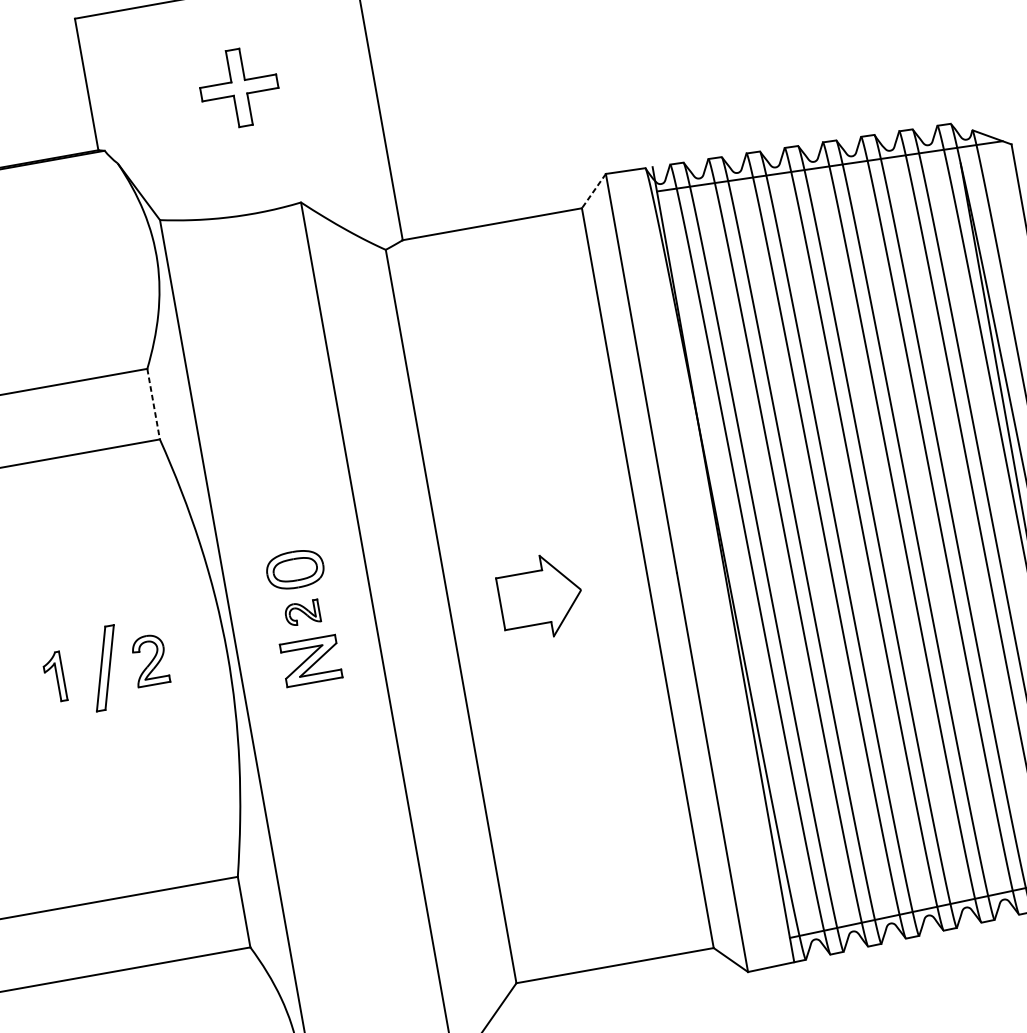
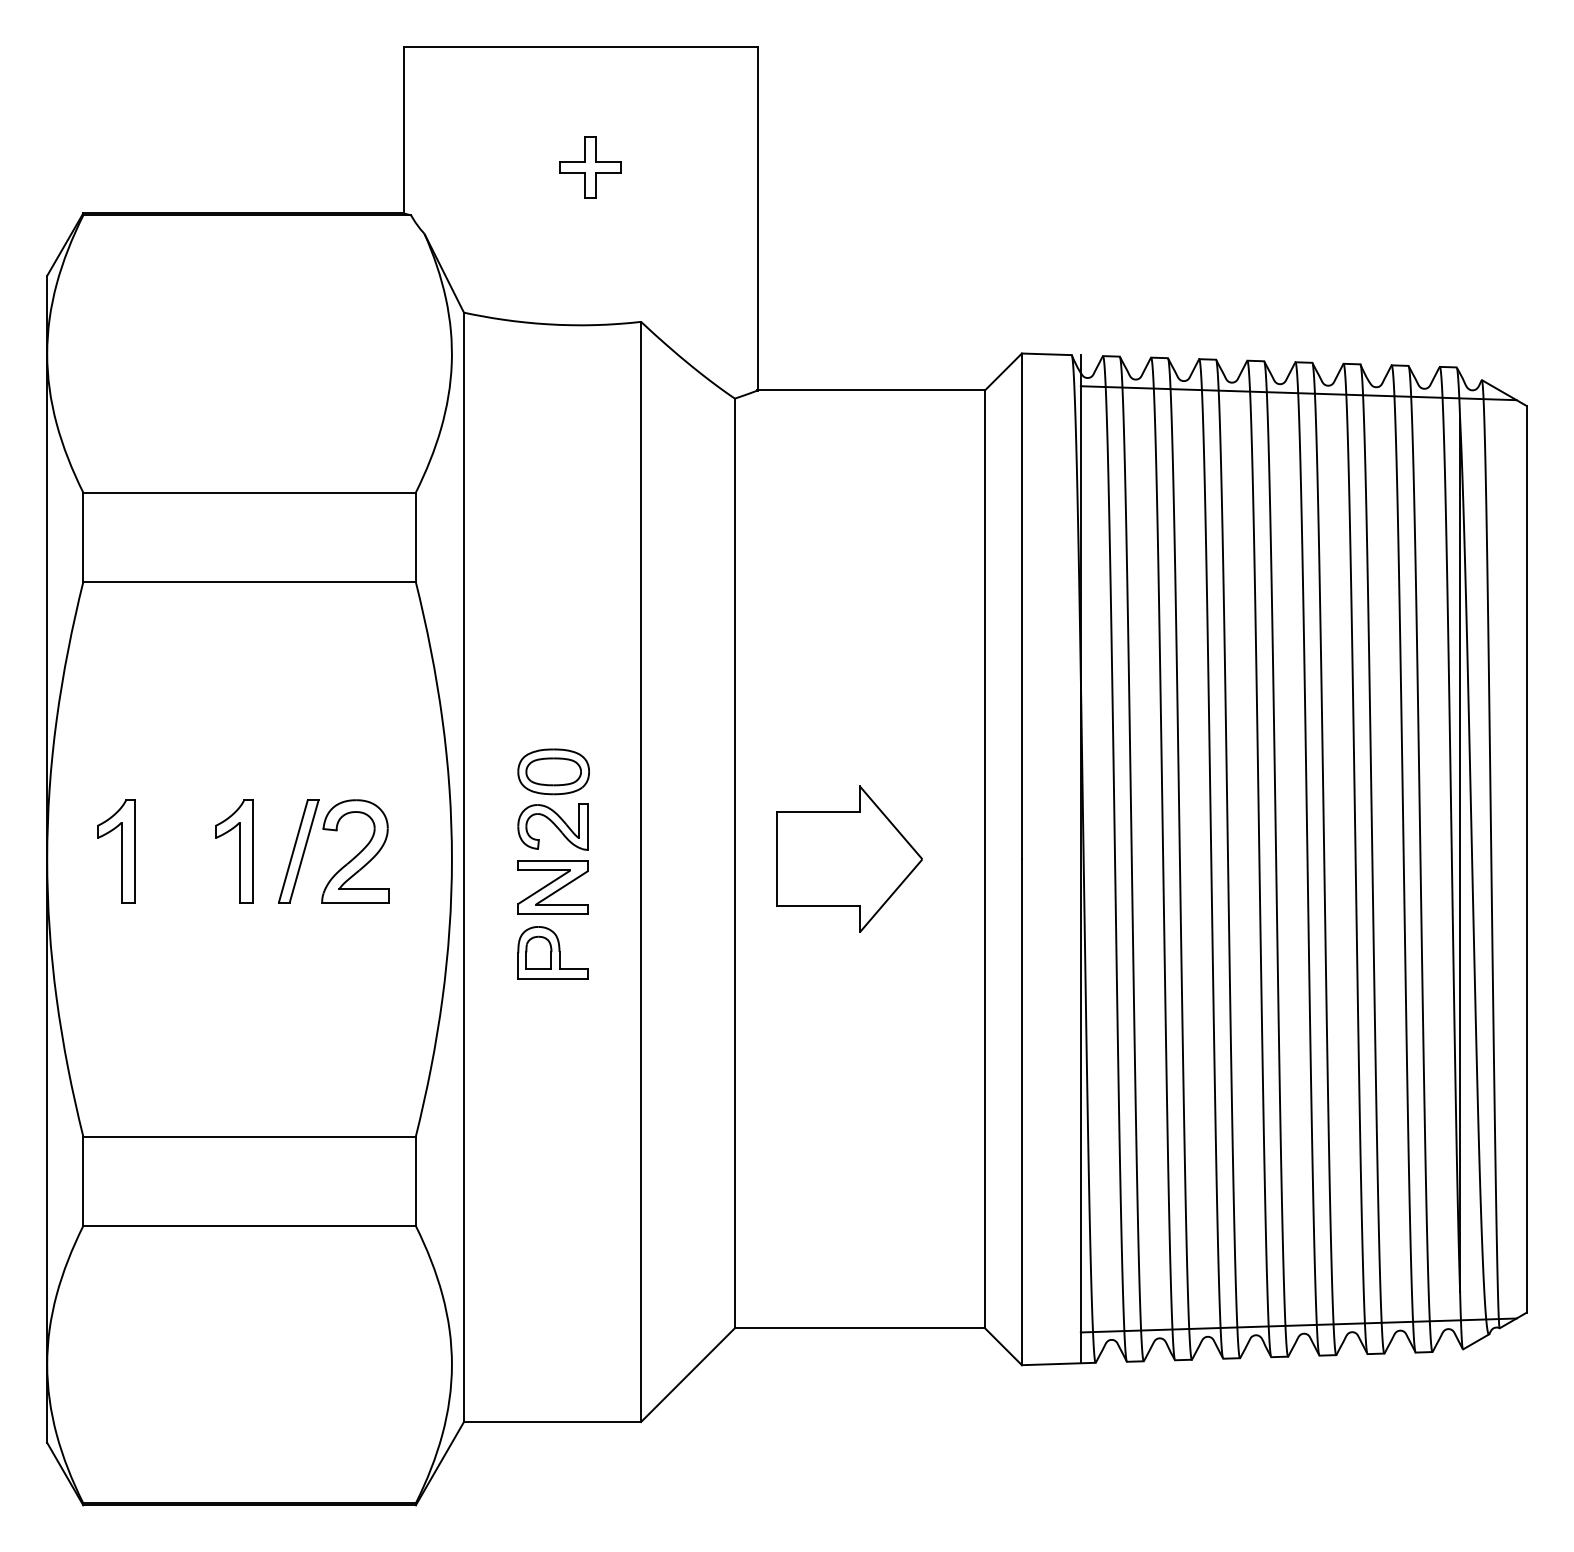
part: (239, 87) -> (590, 167), size x0.62
line: (594, 191) -> (1003, 372), dashed -> solid
line: (153, 404) -> (415, 537), dashed -> solid
part: (540, 596) -> (849, 858), size x1.43
part: (302, 613) -> (552, 826), size x1.67
part: (150, 660) -> (355, 851), size x1.67
part: (54, 677) -> (234, 851), size x1.67
part: (319, 712) -> (552, 952), added

